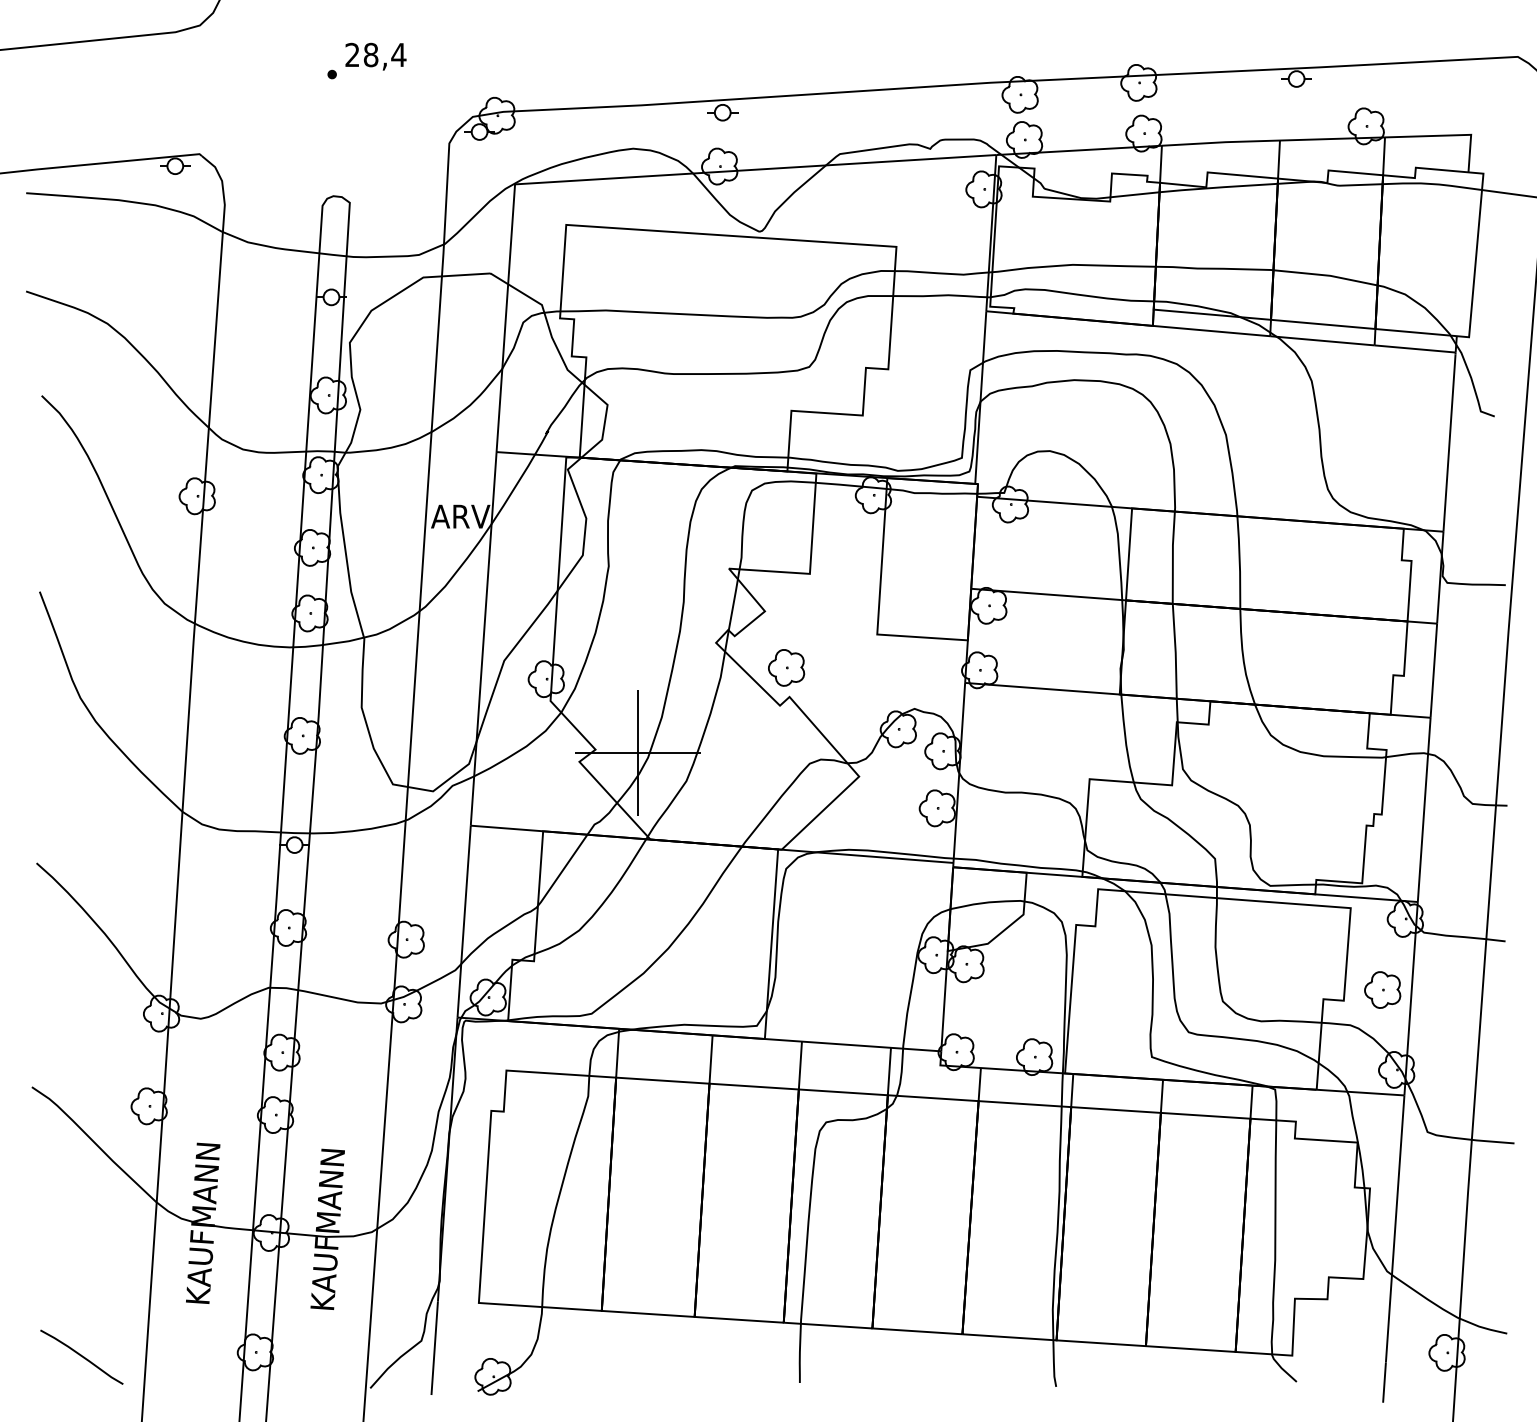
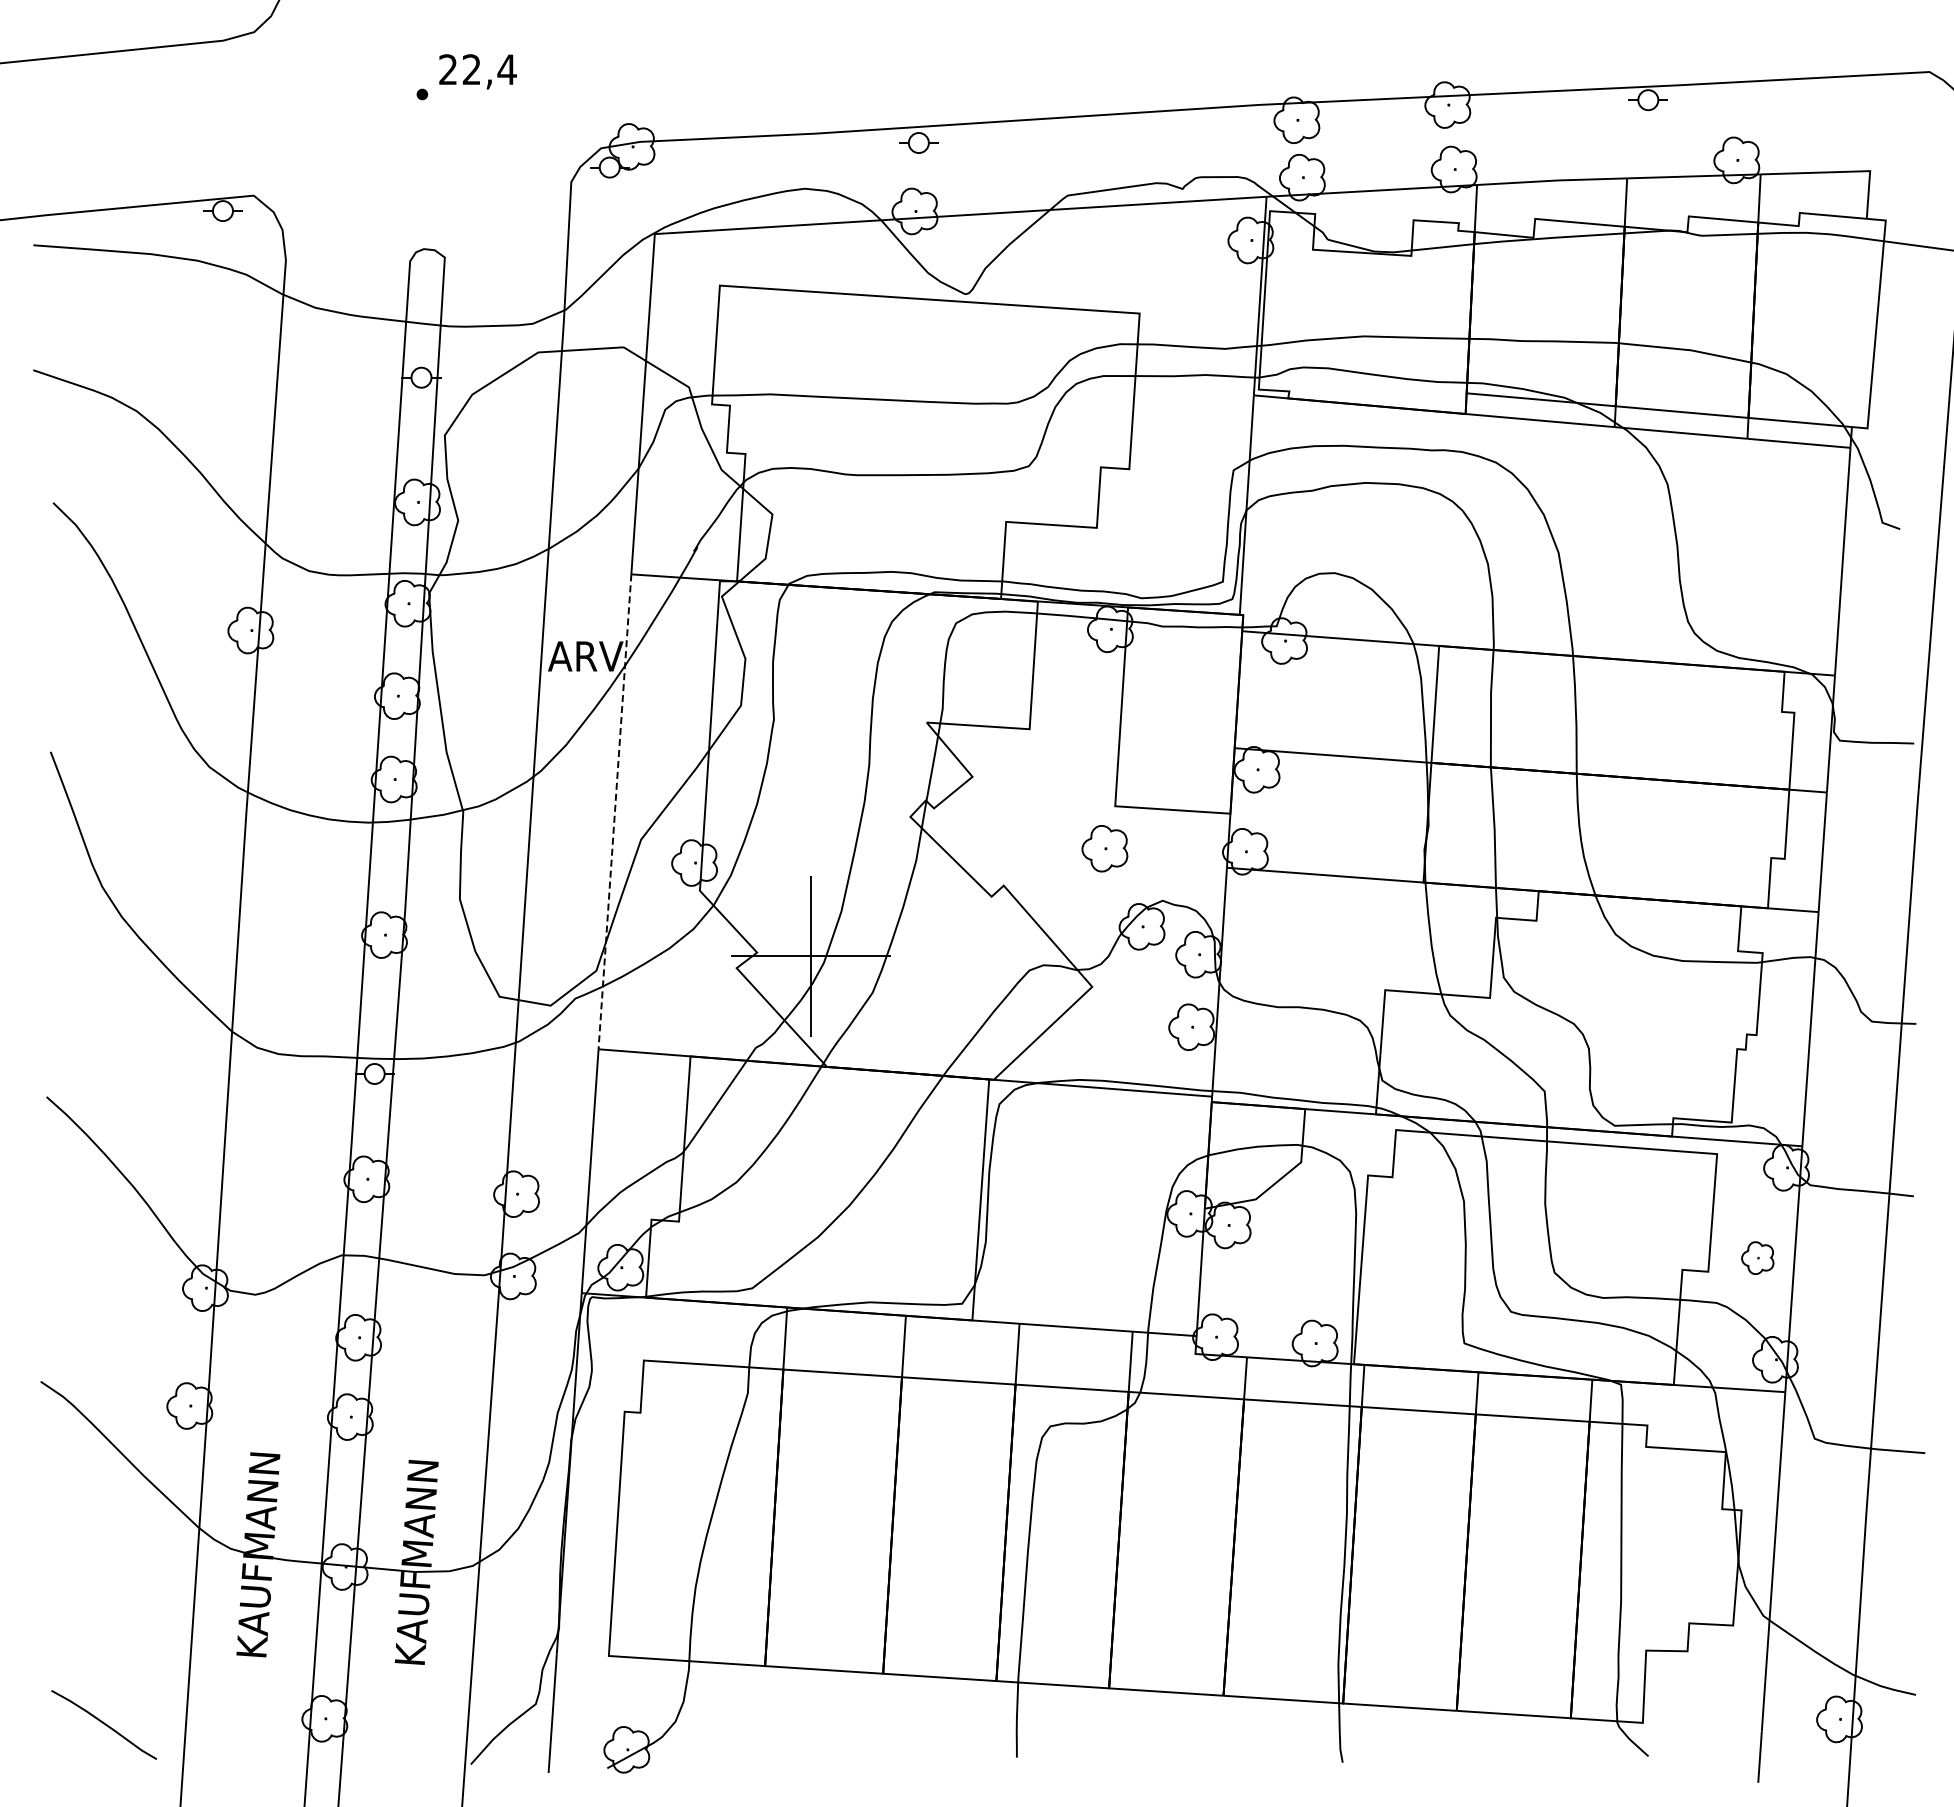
text: (370, 54) -> (471, 69), 28,4 -> 22,4
line: (483, 639) -> (614, 812), solid -> dashed
part: (786, 667) -> (1104, 848), moved
part: (1382, 989) -> (1757, 1257), size x0.7

